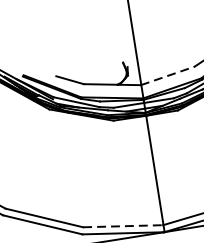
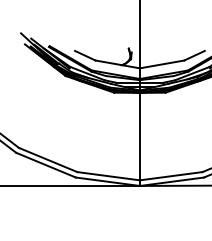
line: (168, 75) -> (162, 64), dashed -> solid
line: (123, 226) -> (108, 176), dashed -> solid

